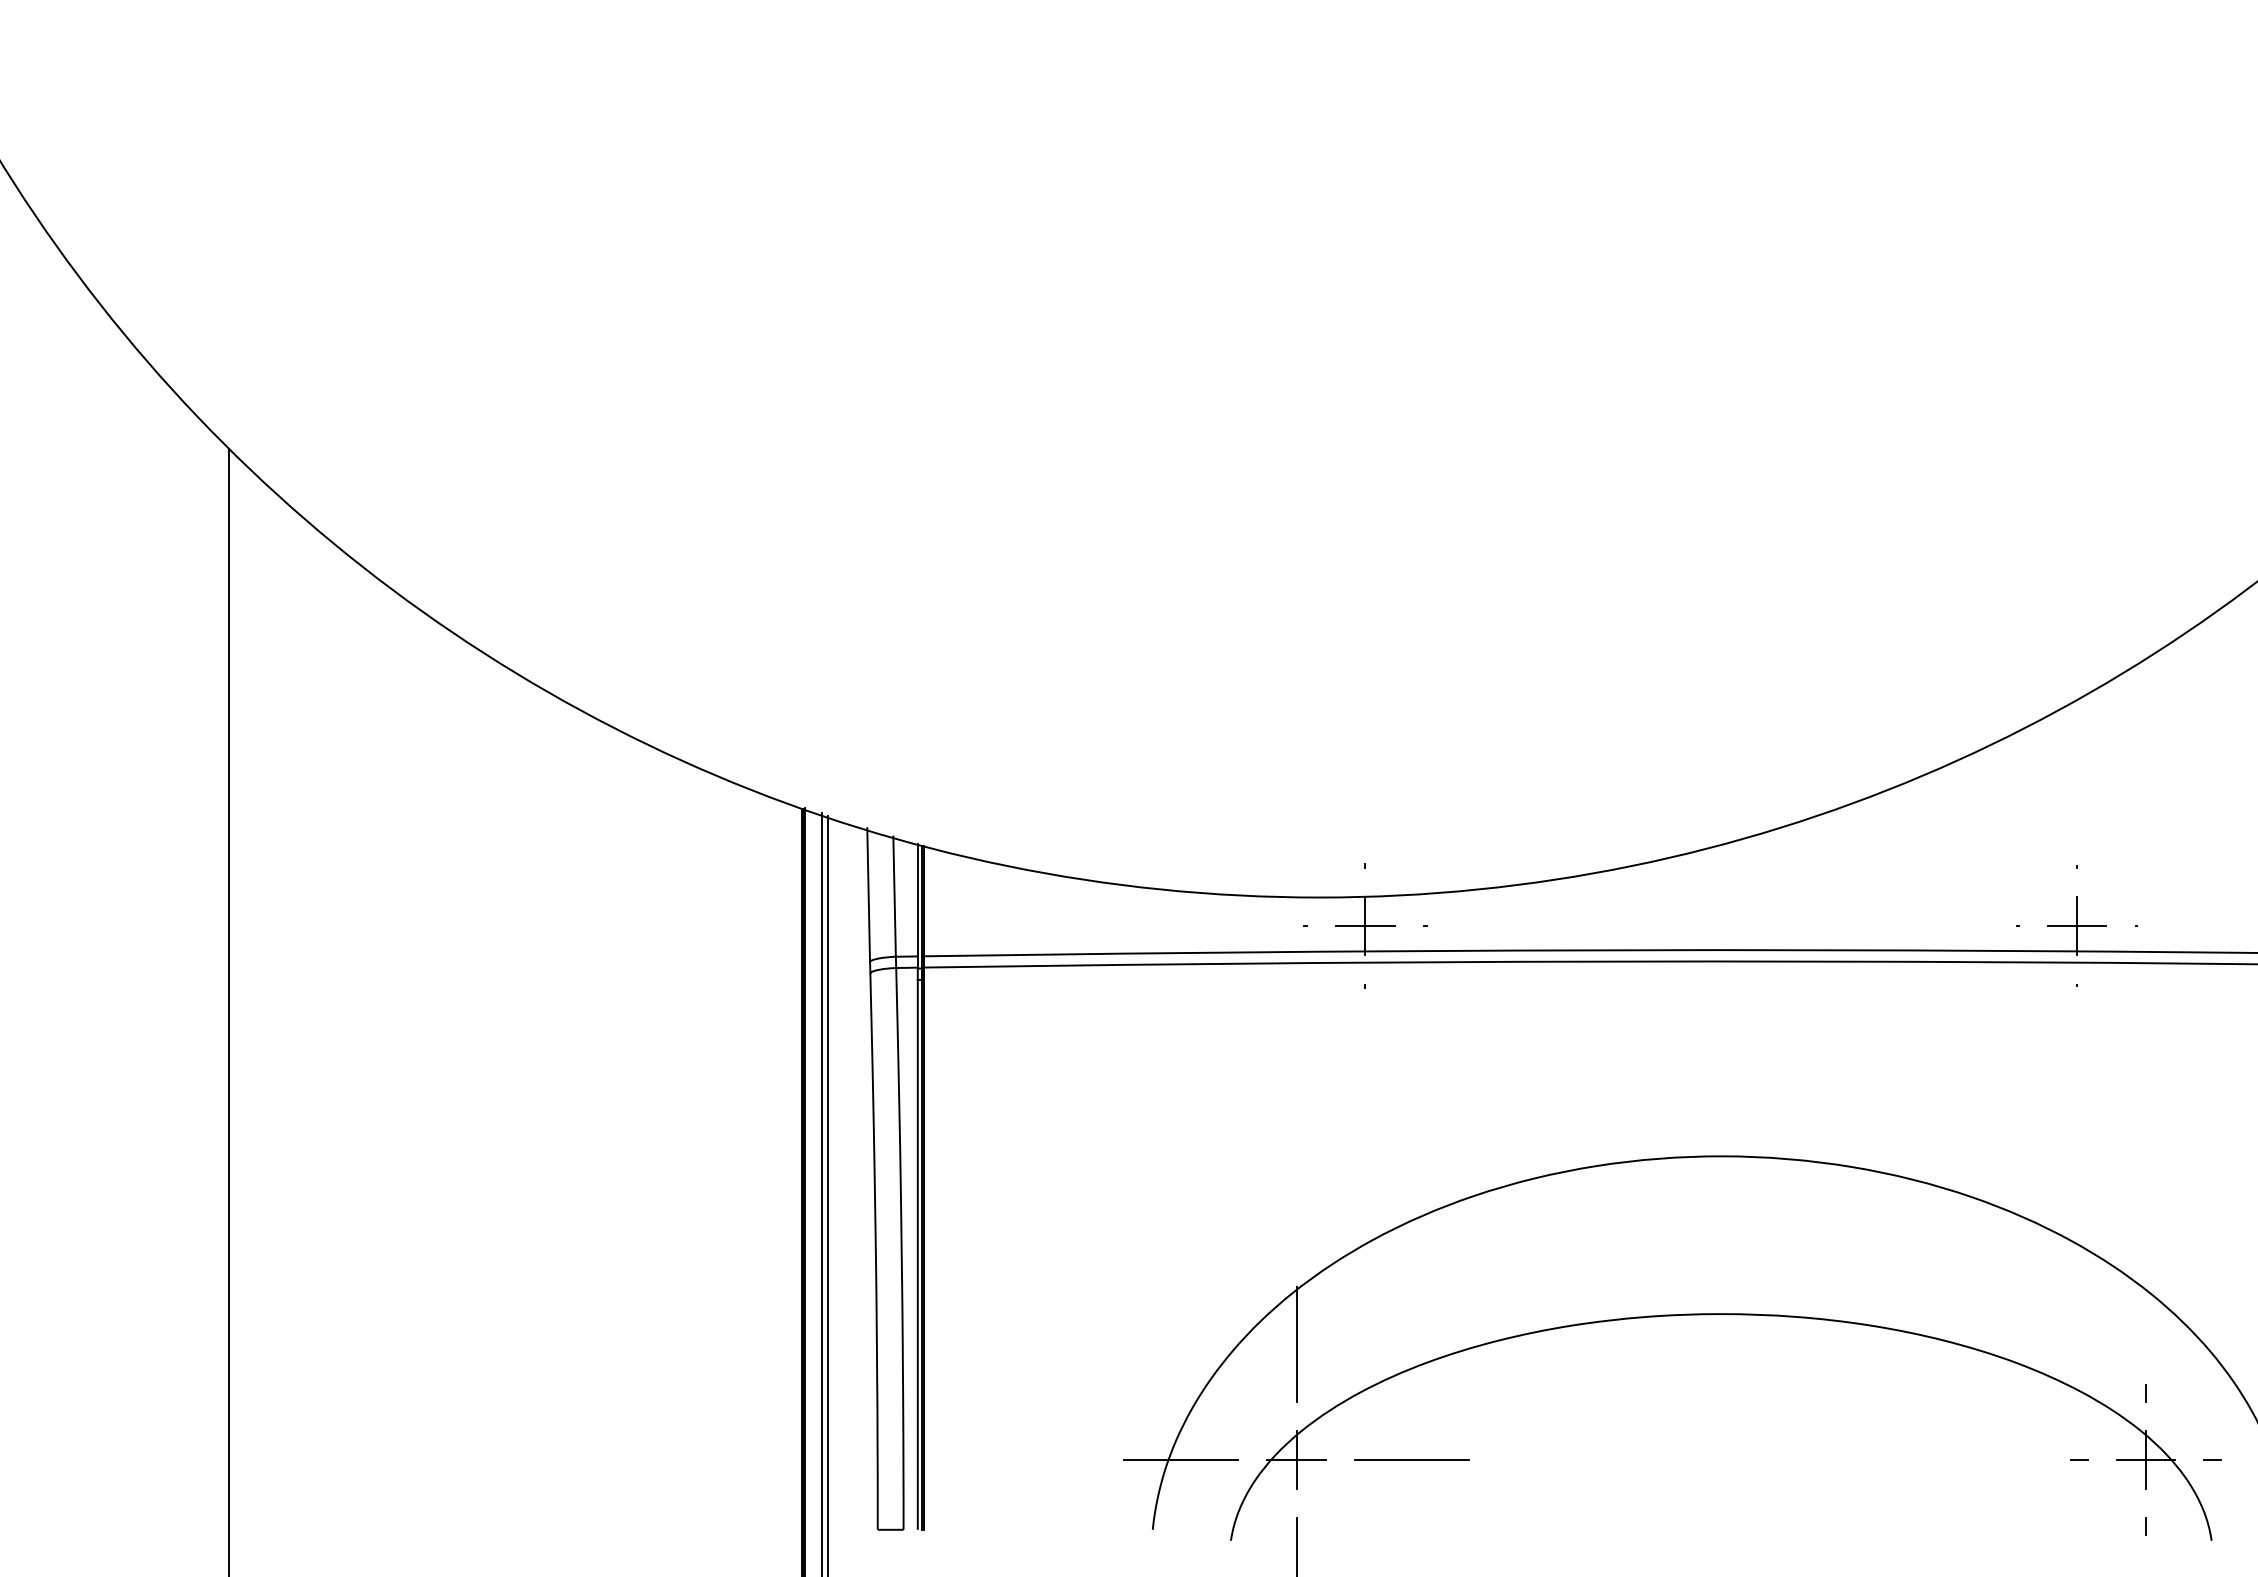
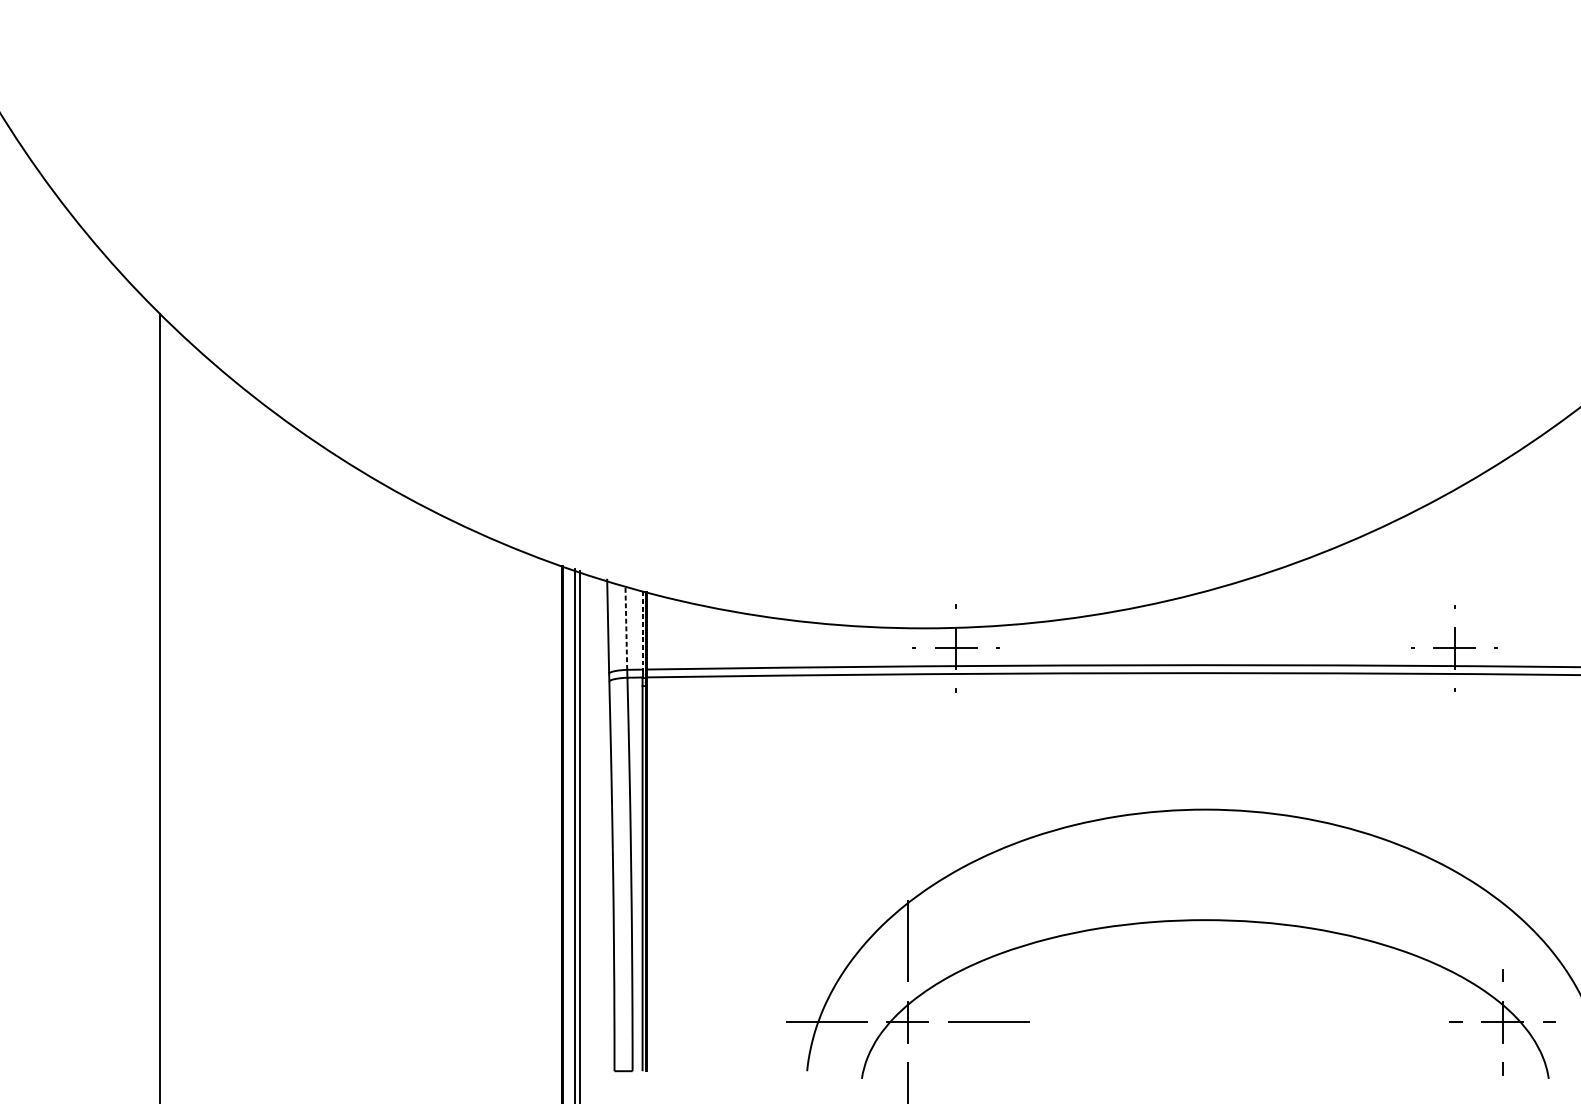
line: (894, 896) -> (626, 627), solid -> dashed
line: (917, 900) -> (642, 630), solid -> dashed

